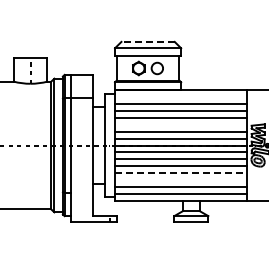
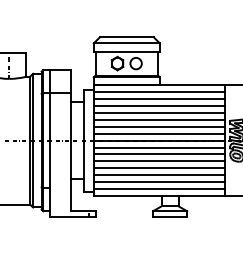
line: (148, 41) -> (127, 36), dashed -> solid
line: (180, 97) -> (159, 92), added
line: (180, 124) -> (159, 119), added
line: (180, 173) -> (159, 168), dashed -> solid
line: (180, 180) -> (159, 175), added

